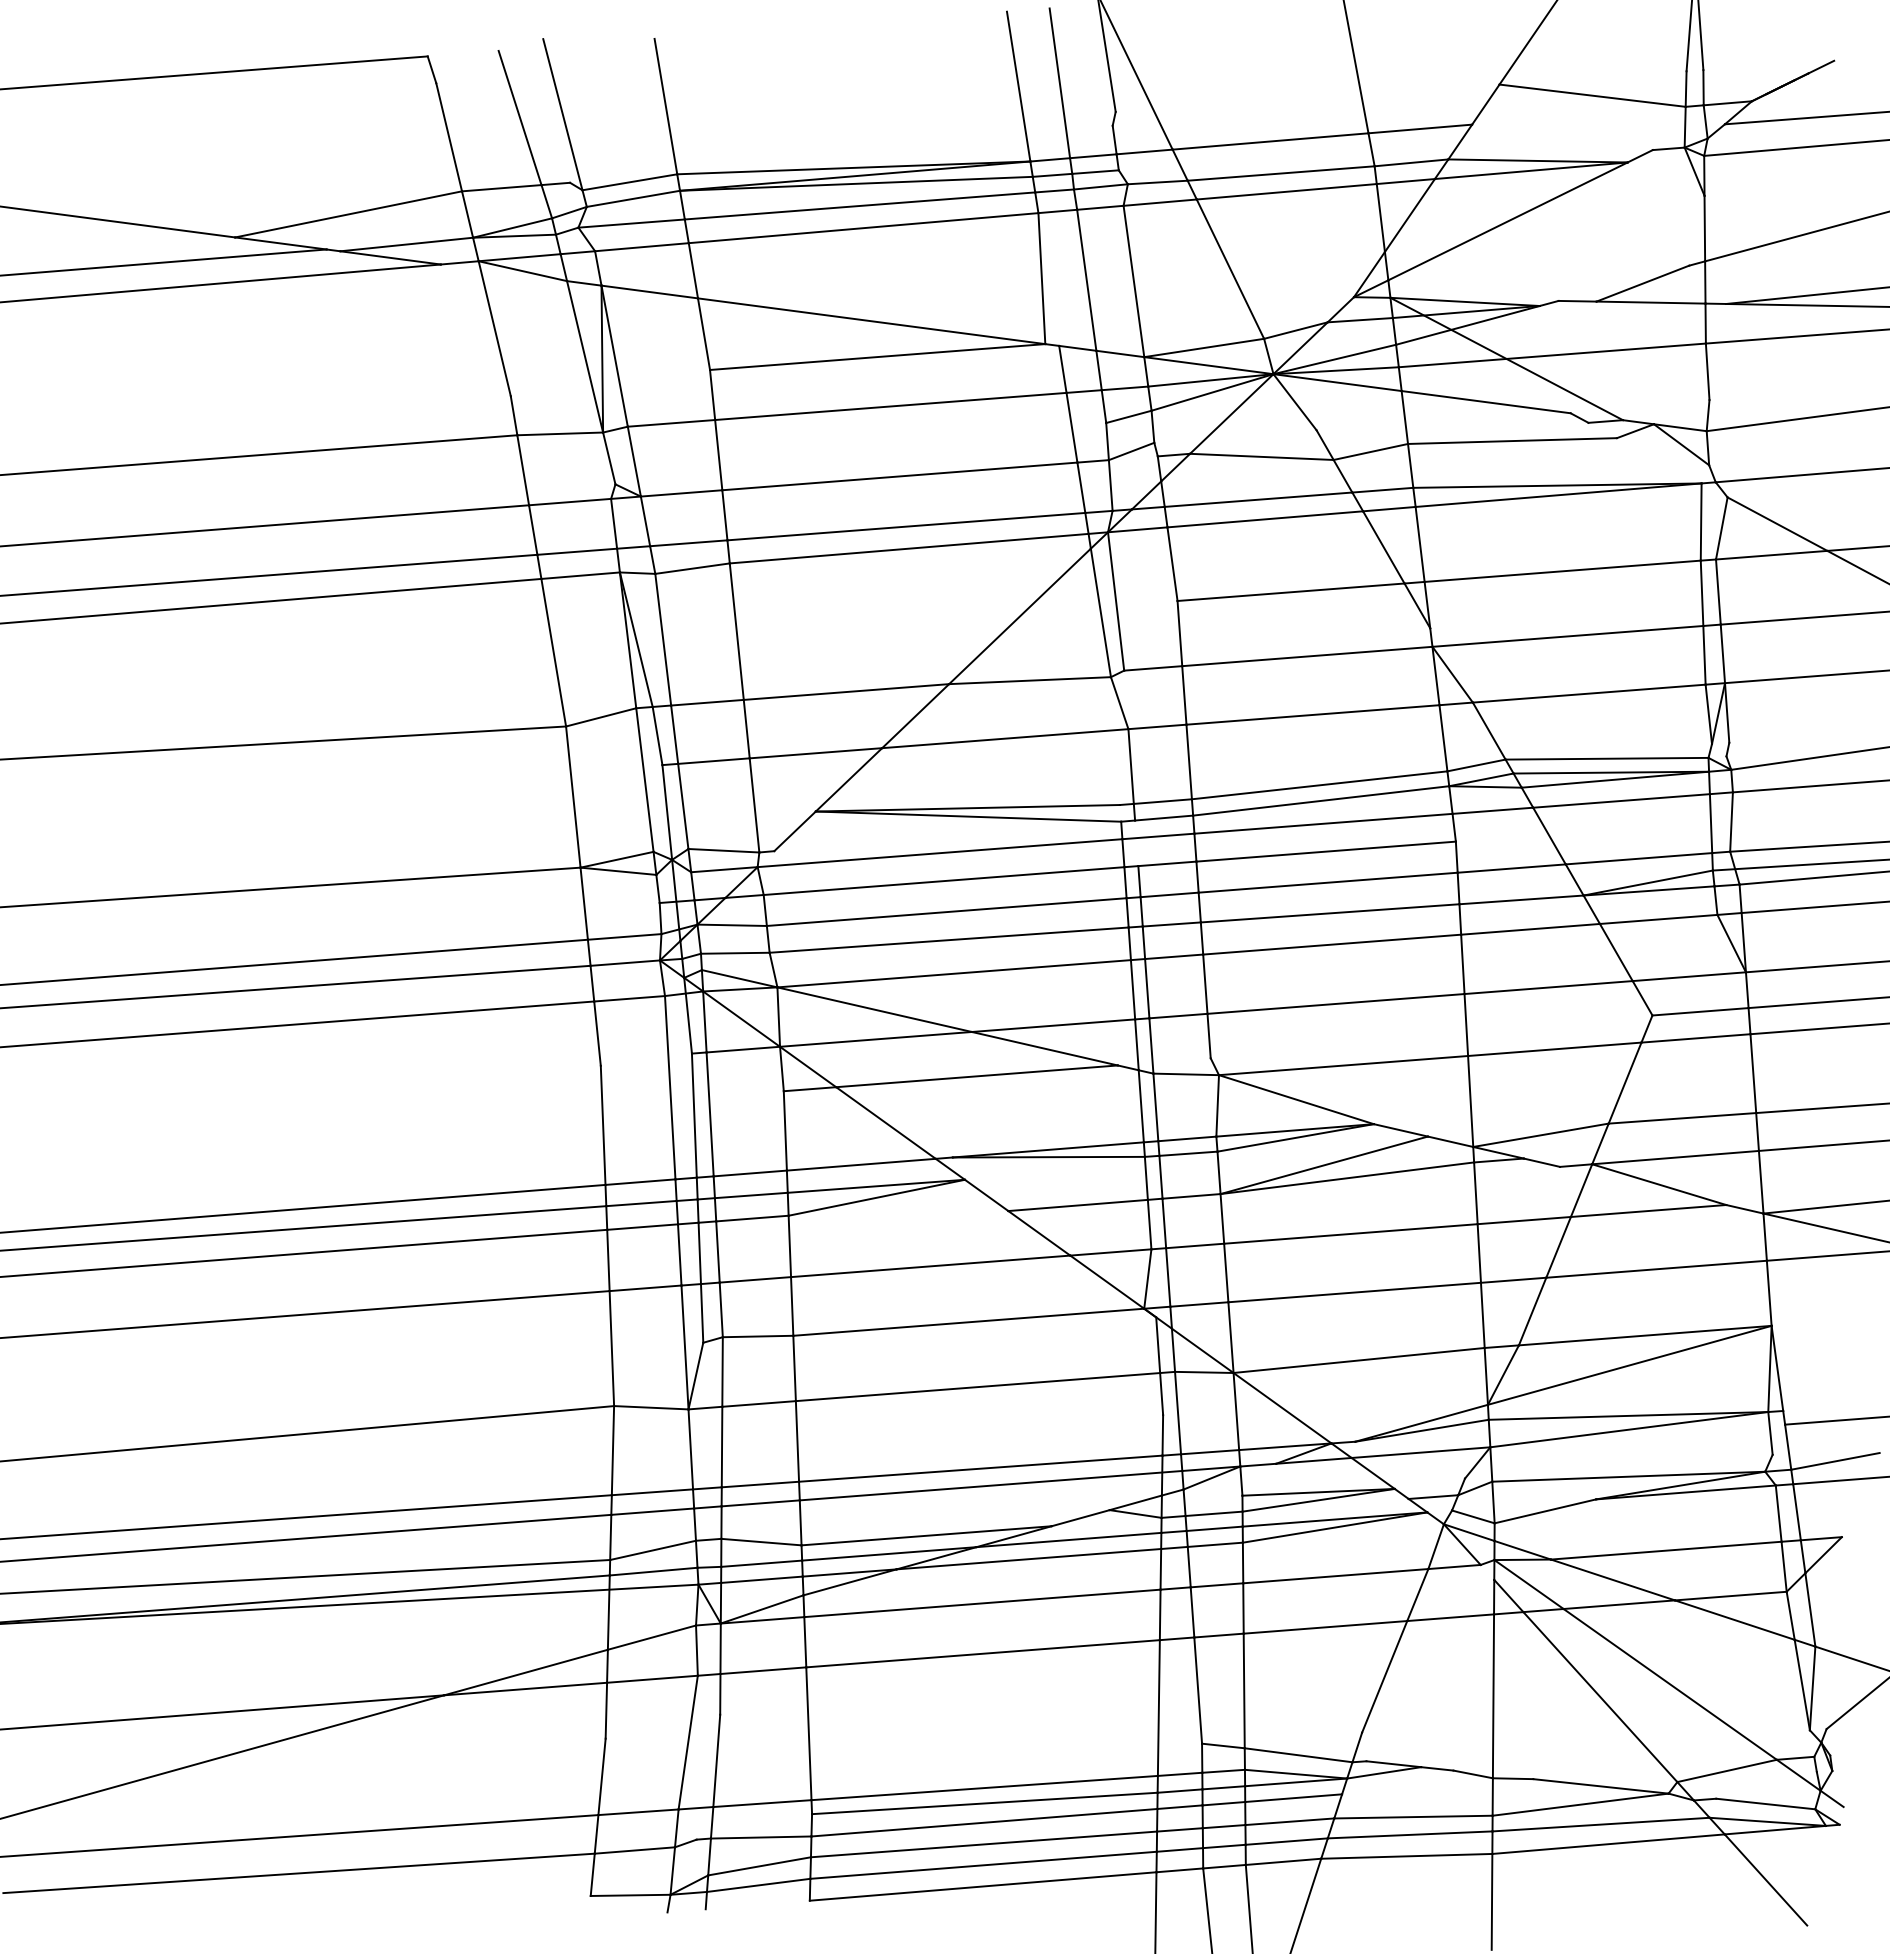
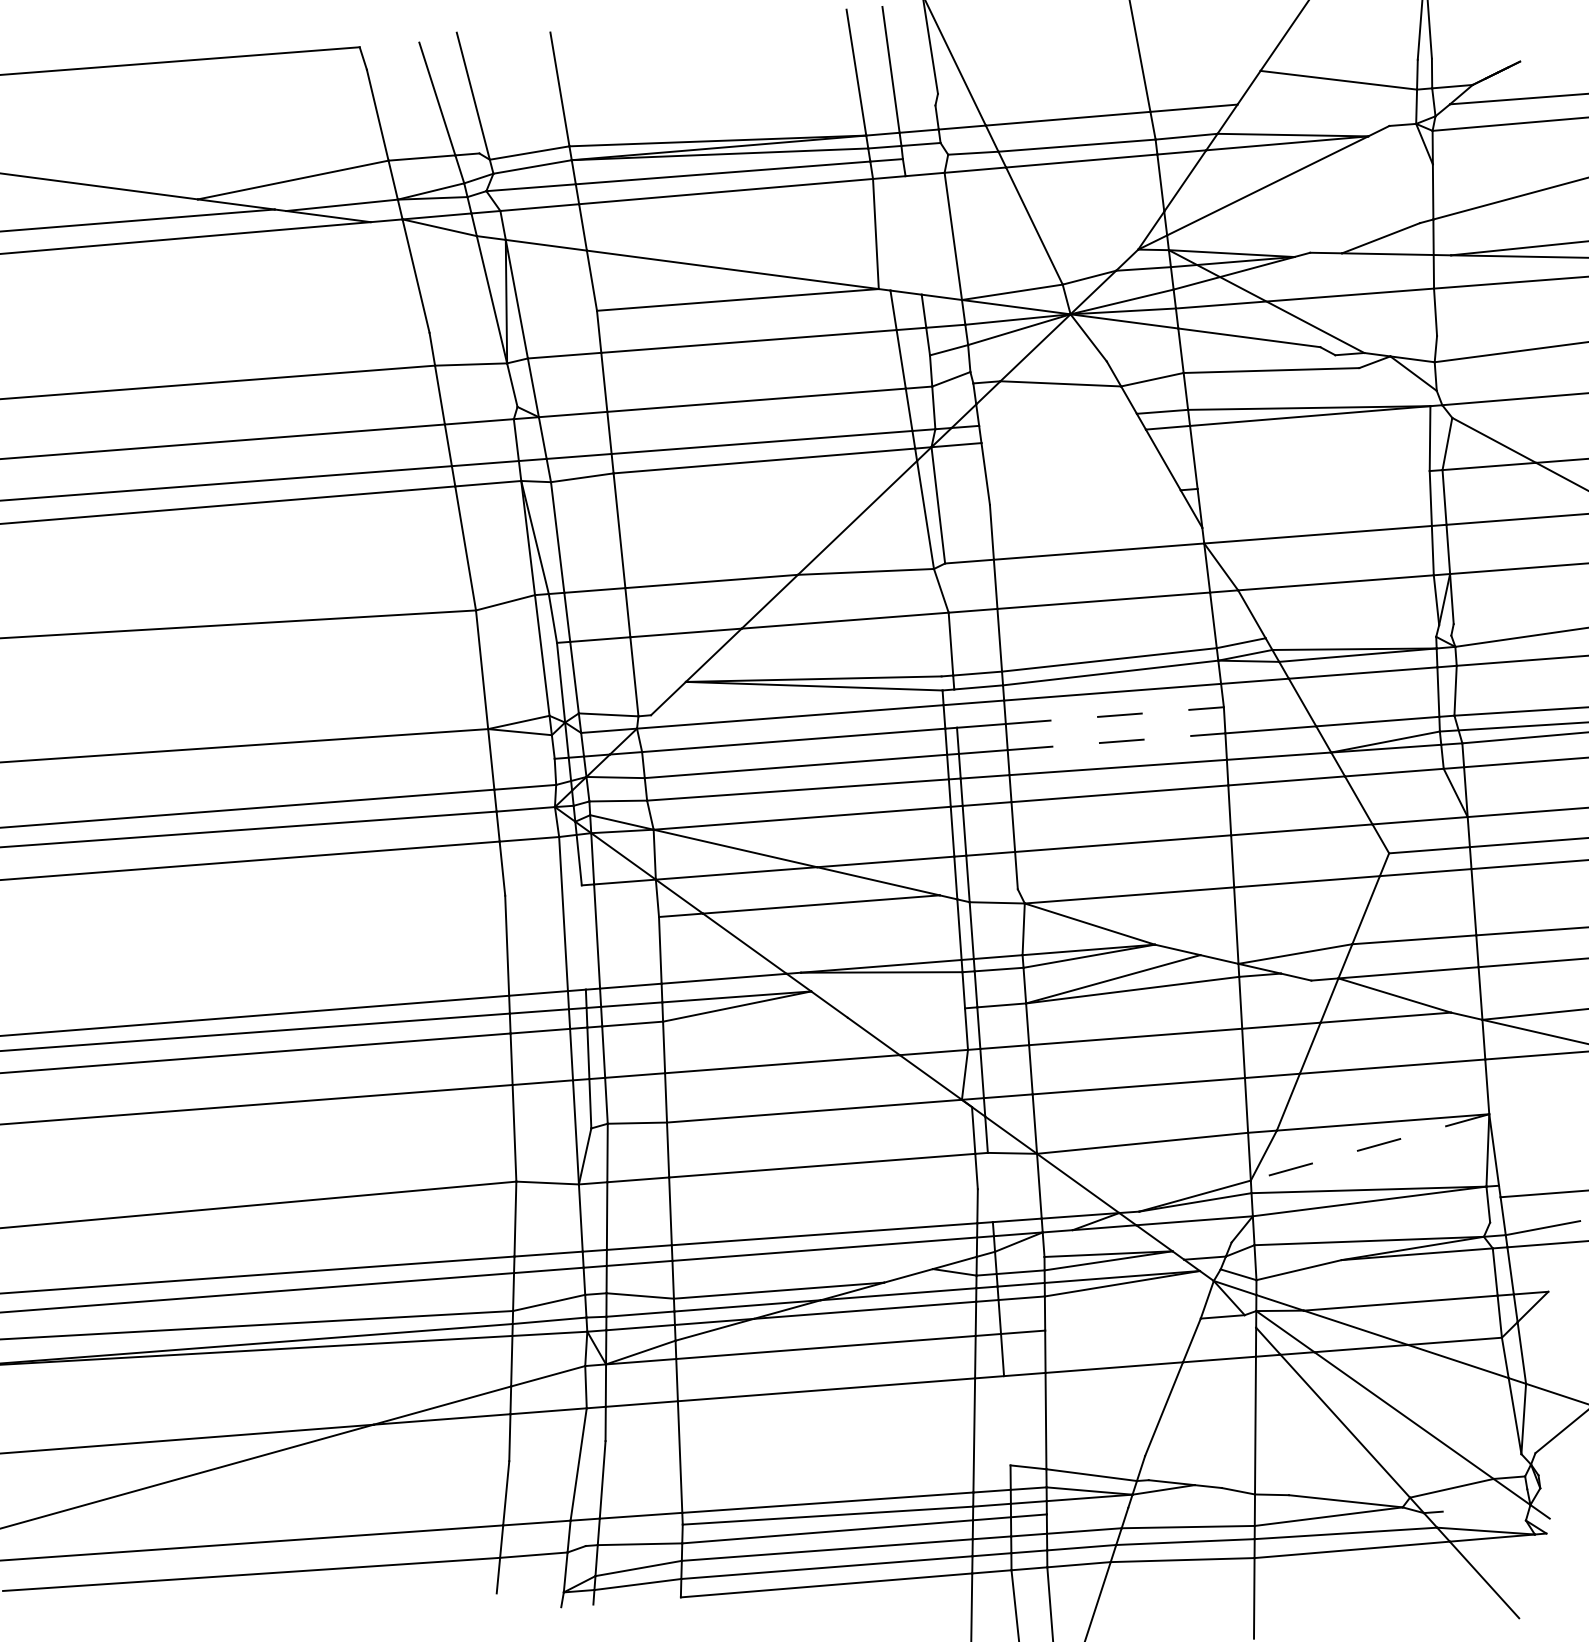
line: (1821, 66) -> (1531, 55), removed
line: (1100, 186) -> (925, 156), removed
line: (1086, 279) -> (913, 234), removed
line: (1258, 499) -> (1057, 419), removed
line: (1265, 519) -> (1063, 436), removed
line: (1562, 570) -> (1313, 479), removed
line: (1290, 592) -> (1084, 497), removed
line: (1606, 758) -> (1350, 637), removed
line: (1326, 851) -> (1115, 715), solid -> dashed
line: (1328, 882) -> (1116, 741), solid -> dashed
line: (693, 1115) -> (583, 937), removed
line: (1077, 1205) -> (905, 1013), removed
line: (1629, 1365) -> (1369, 1147), solid -> dashed
line: (1178, 1412) -> (990, 1187), removed
line: (1335, 1576) -> (1122, 1324), removed
line: (1198, 1690) -> (1007, 1420), removed
line: (1293, 1798) -> (1087, 1511), removed
line: (1765, 1803) -> (1484, 1515), removed
line: (630, 1894) -> (530, 1592), removed

